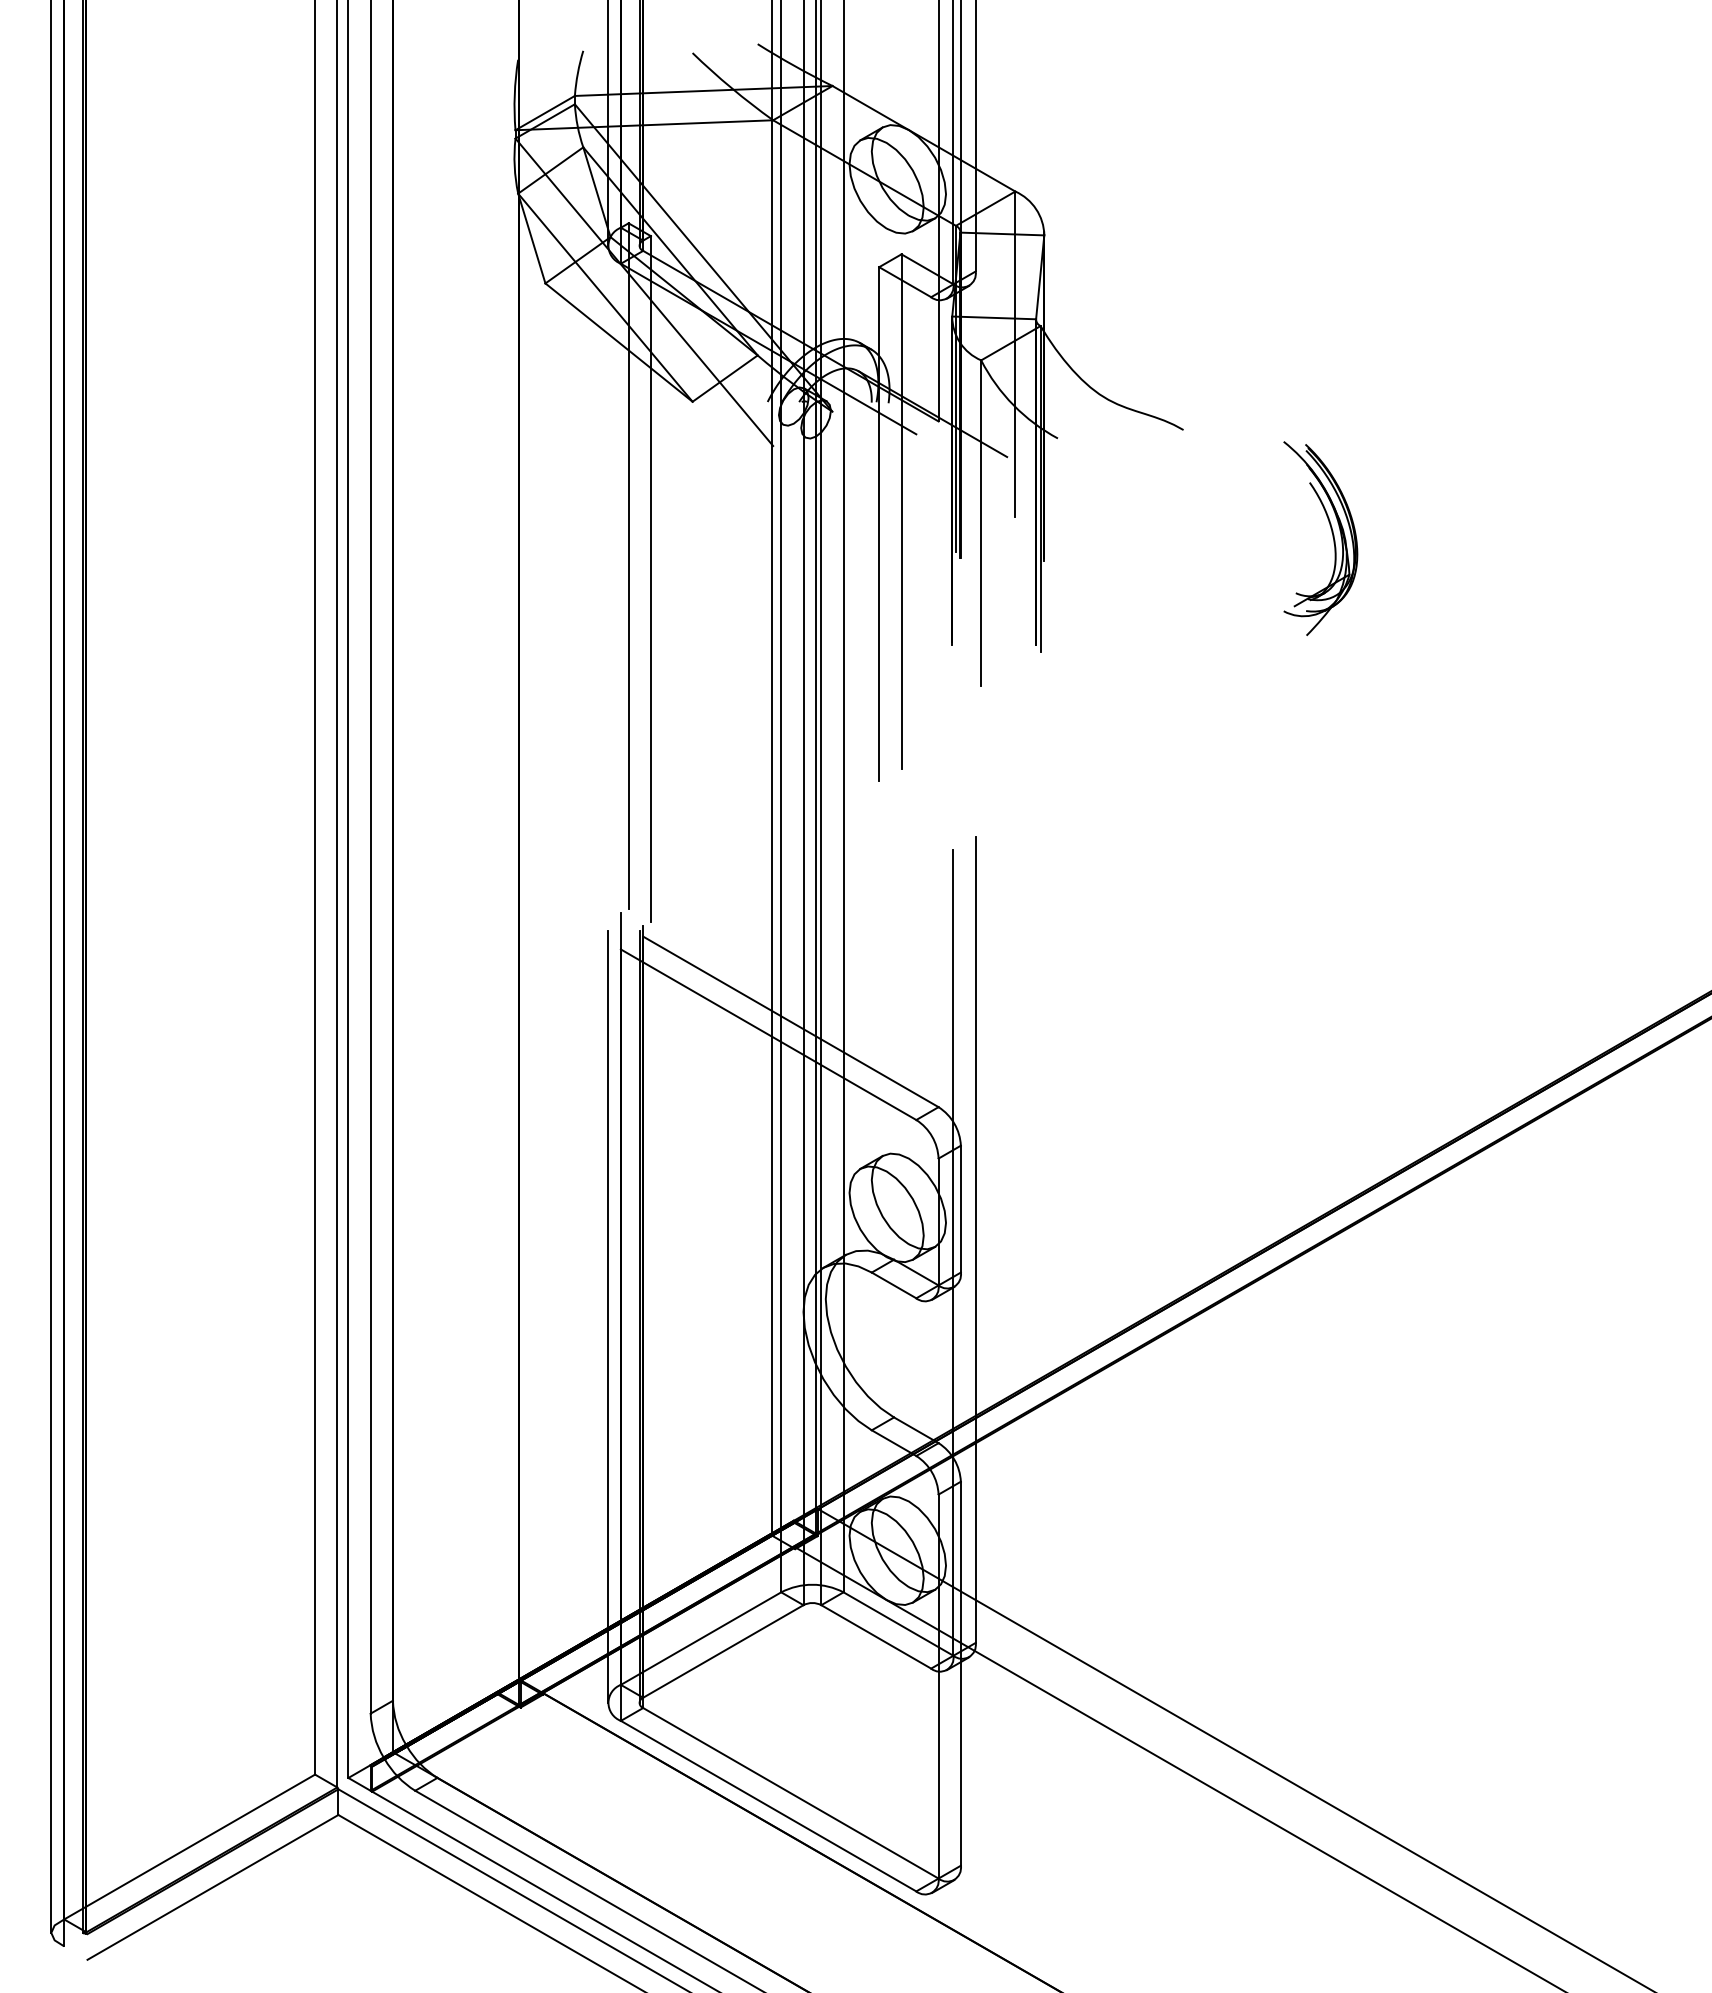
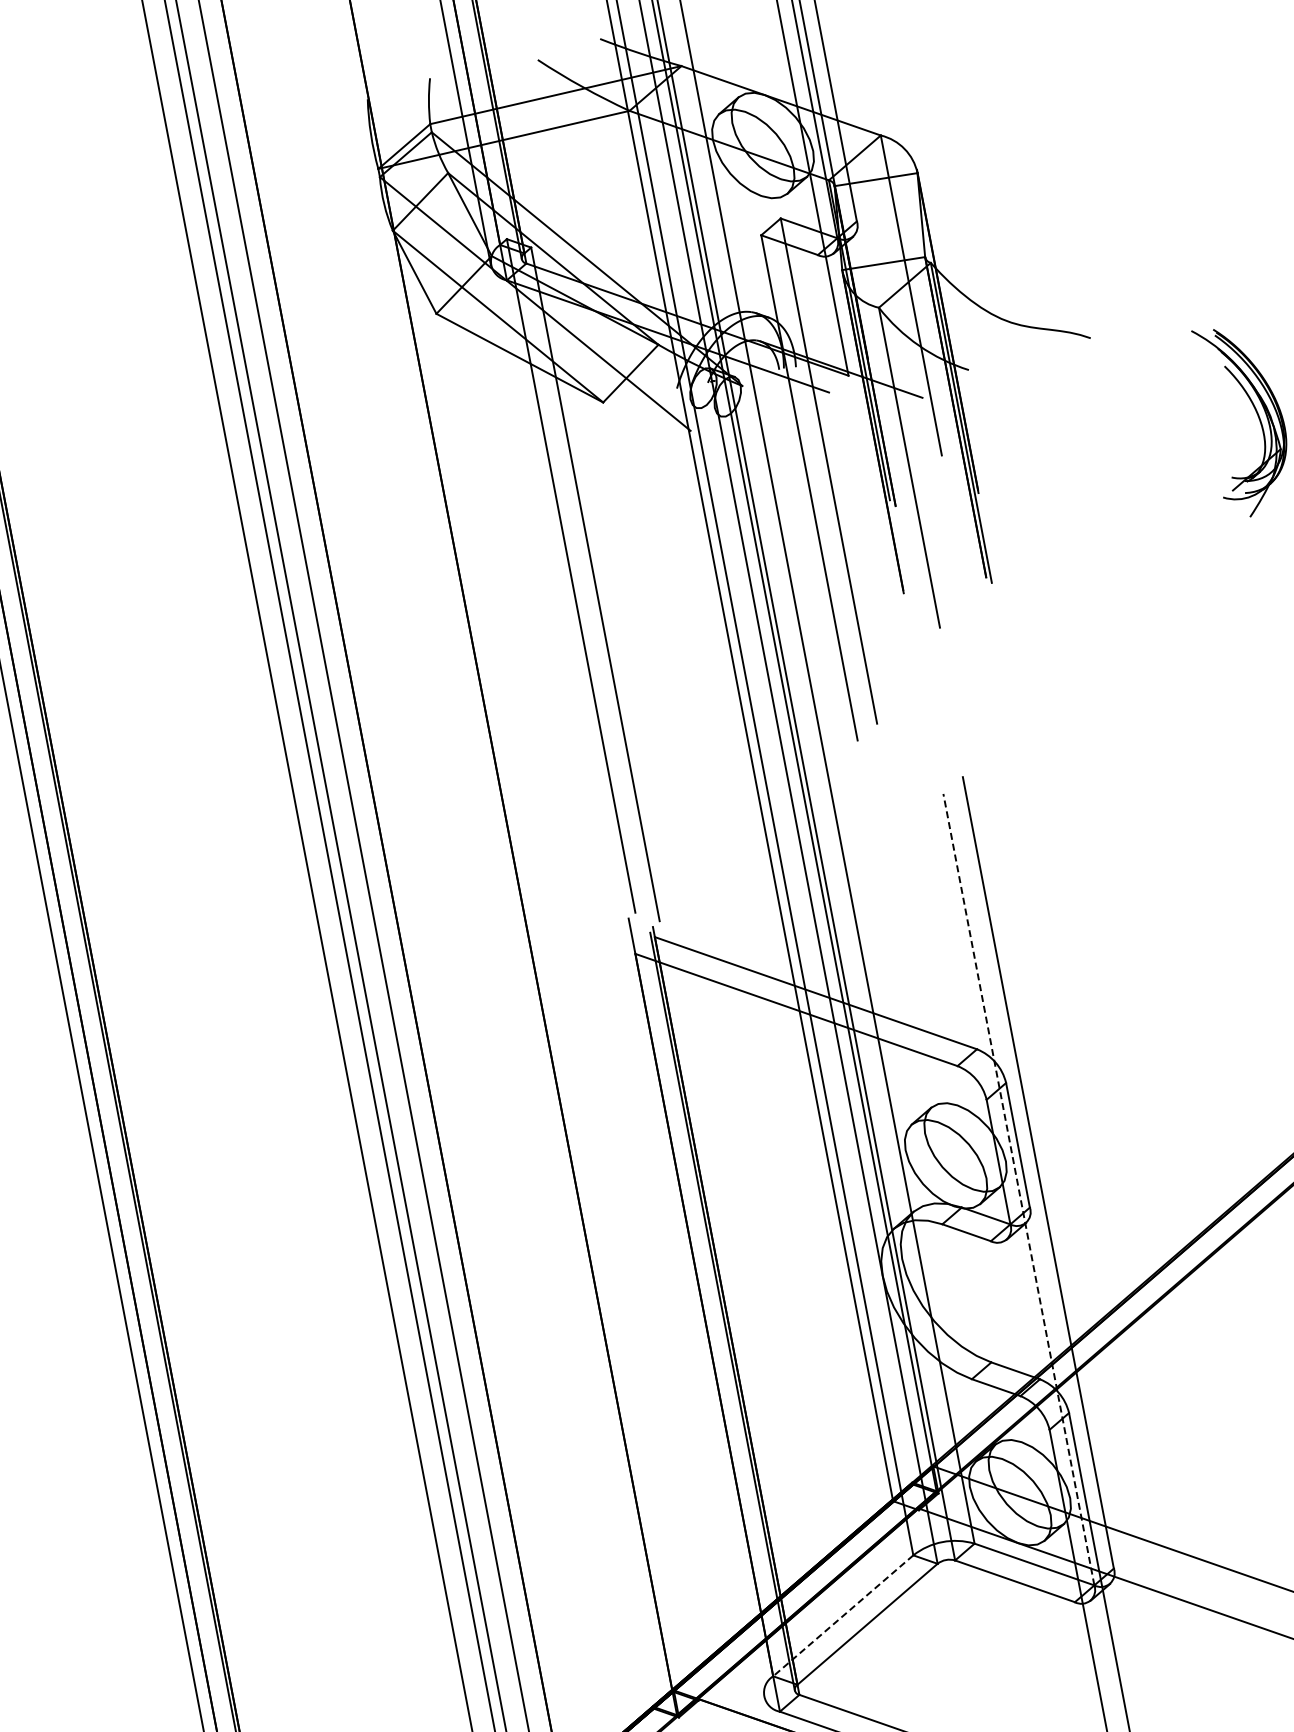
line: (953, 1252) -> (1018, 1189), solid -> dashed
line: (608, 1316) -> (691, 1316), removed
line: (701, 1638) -> (843, 1615), solid -> dashed

